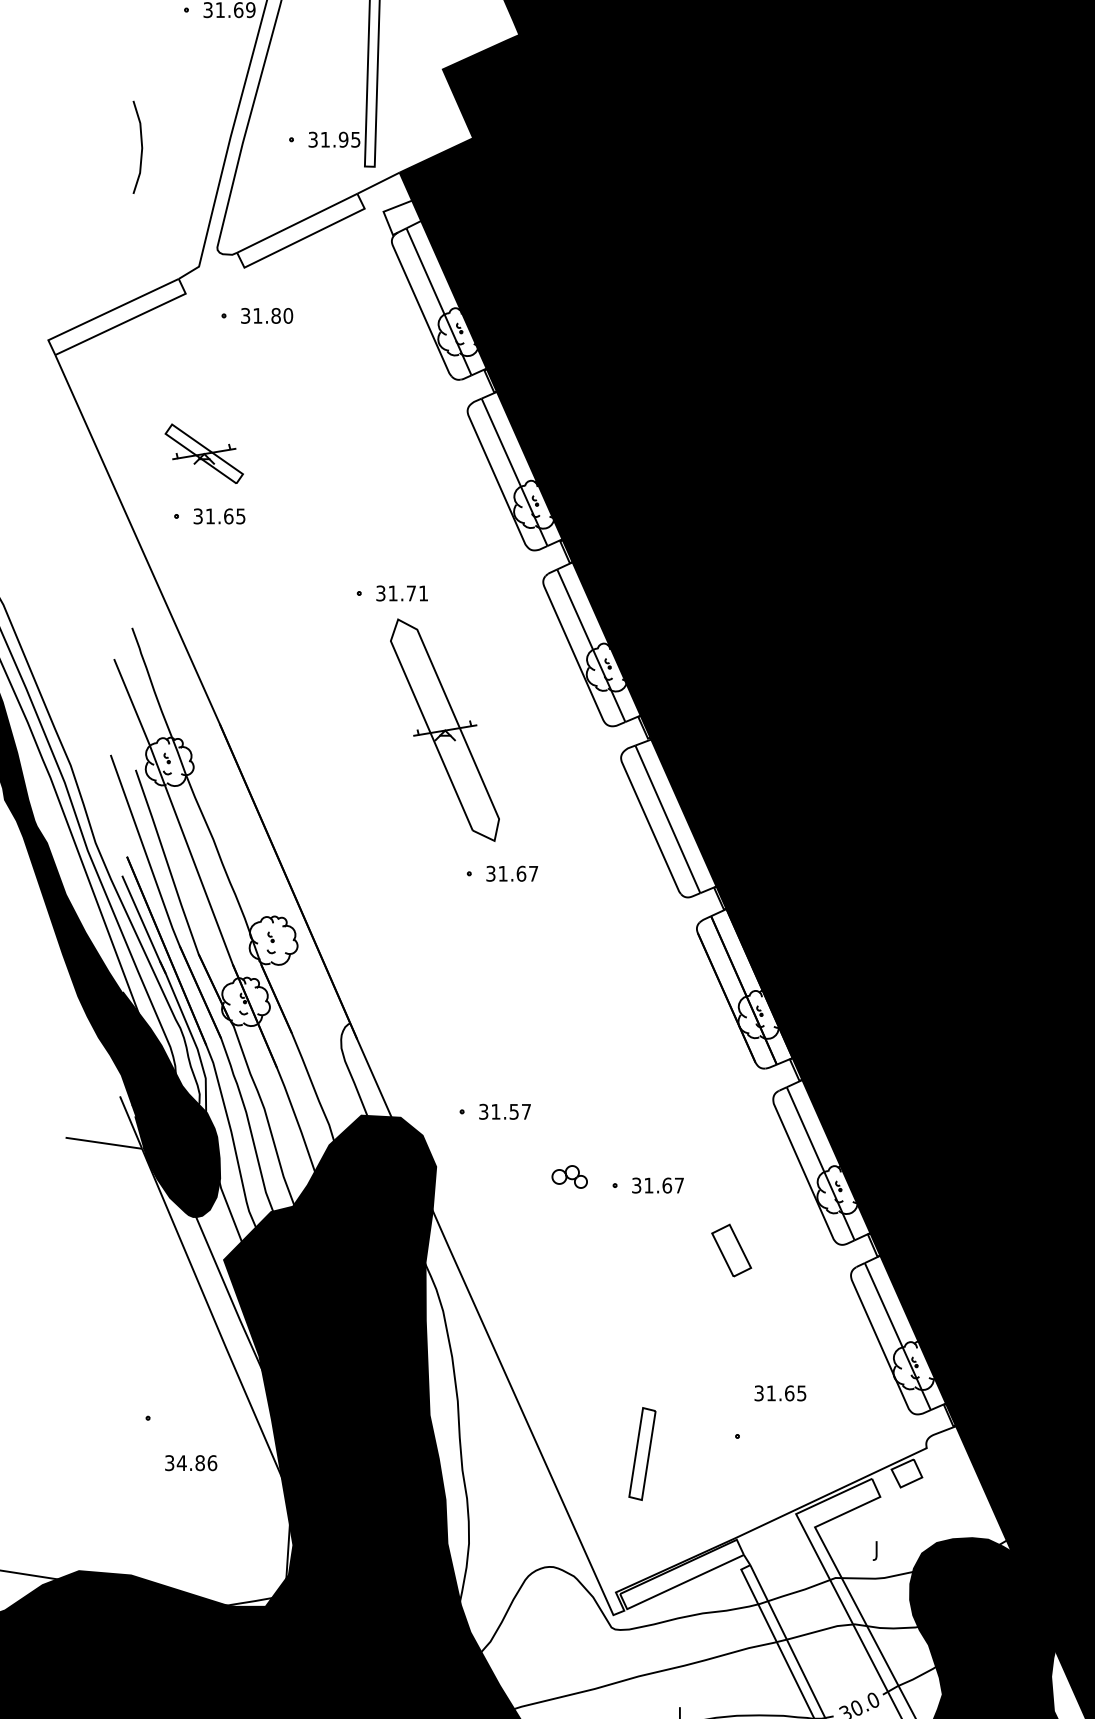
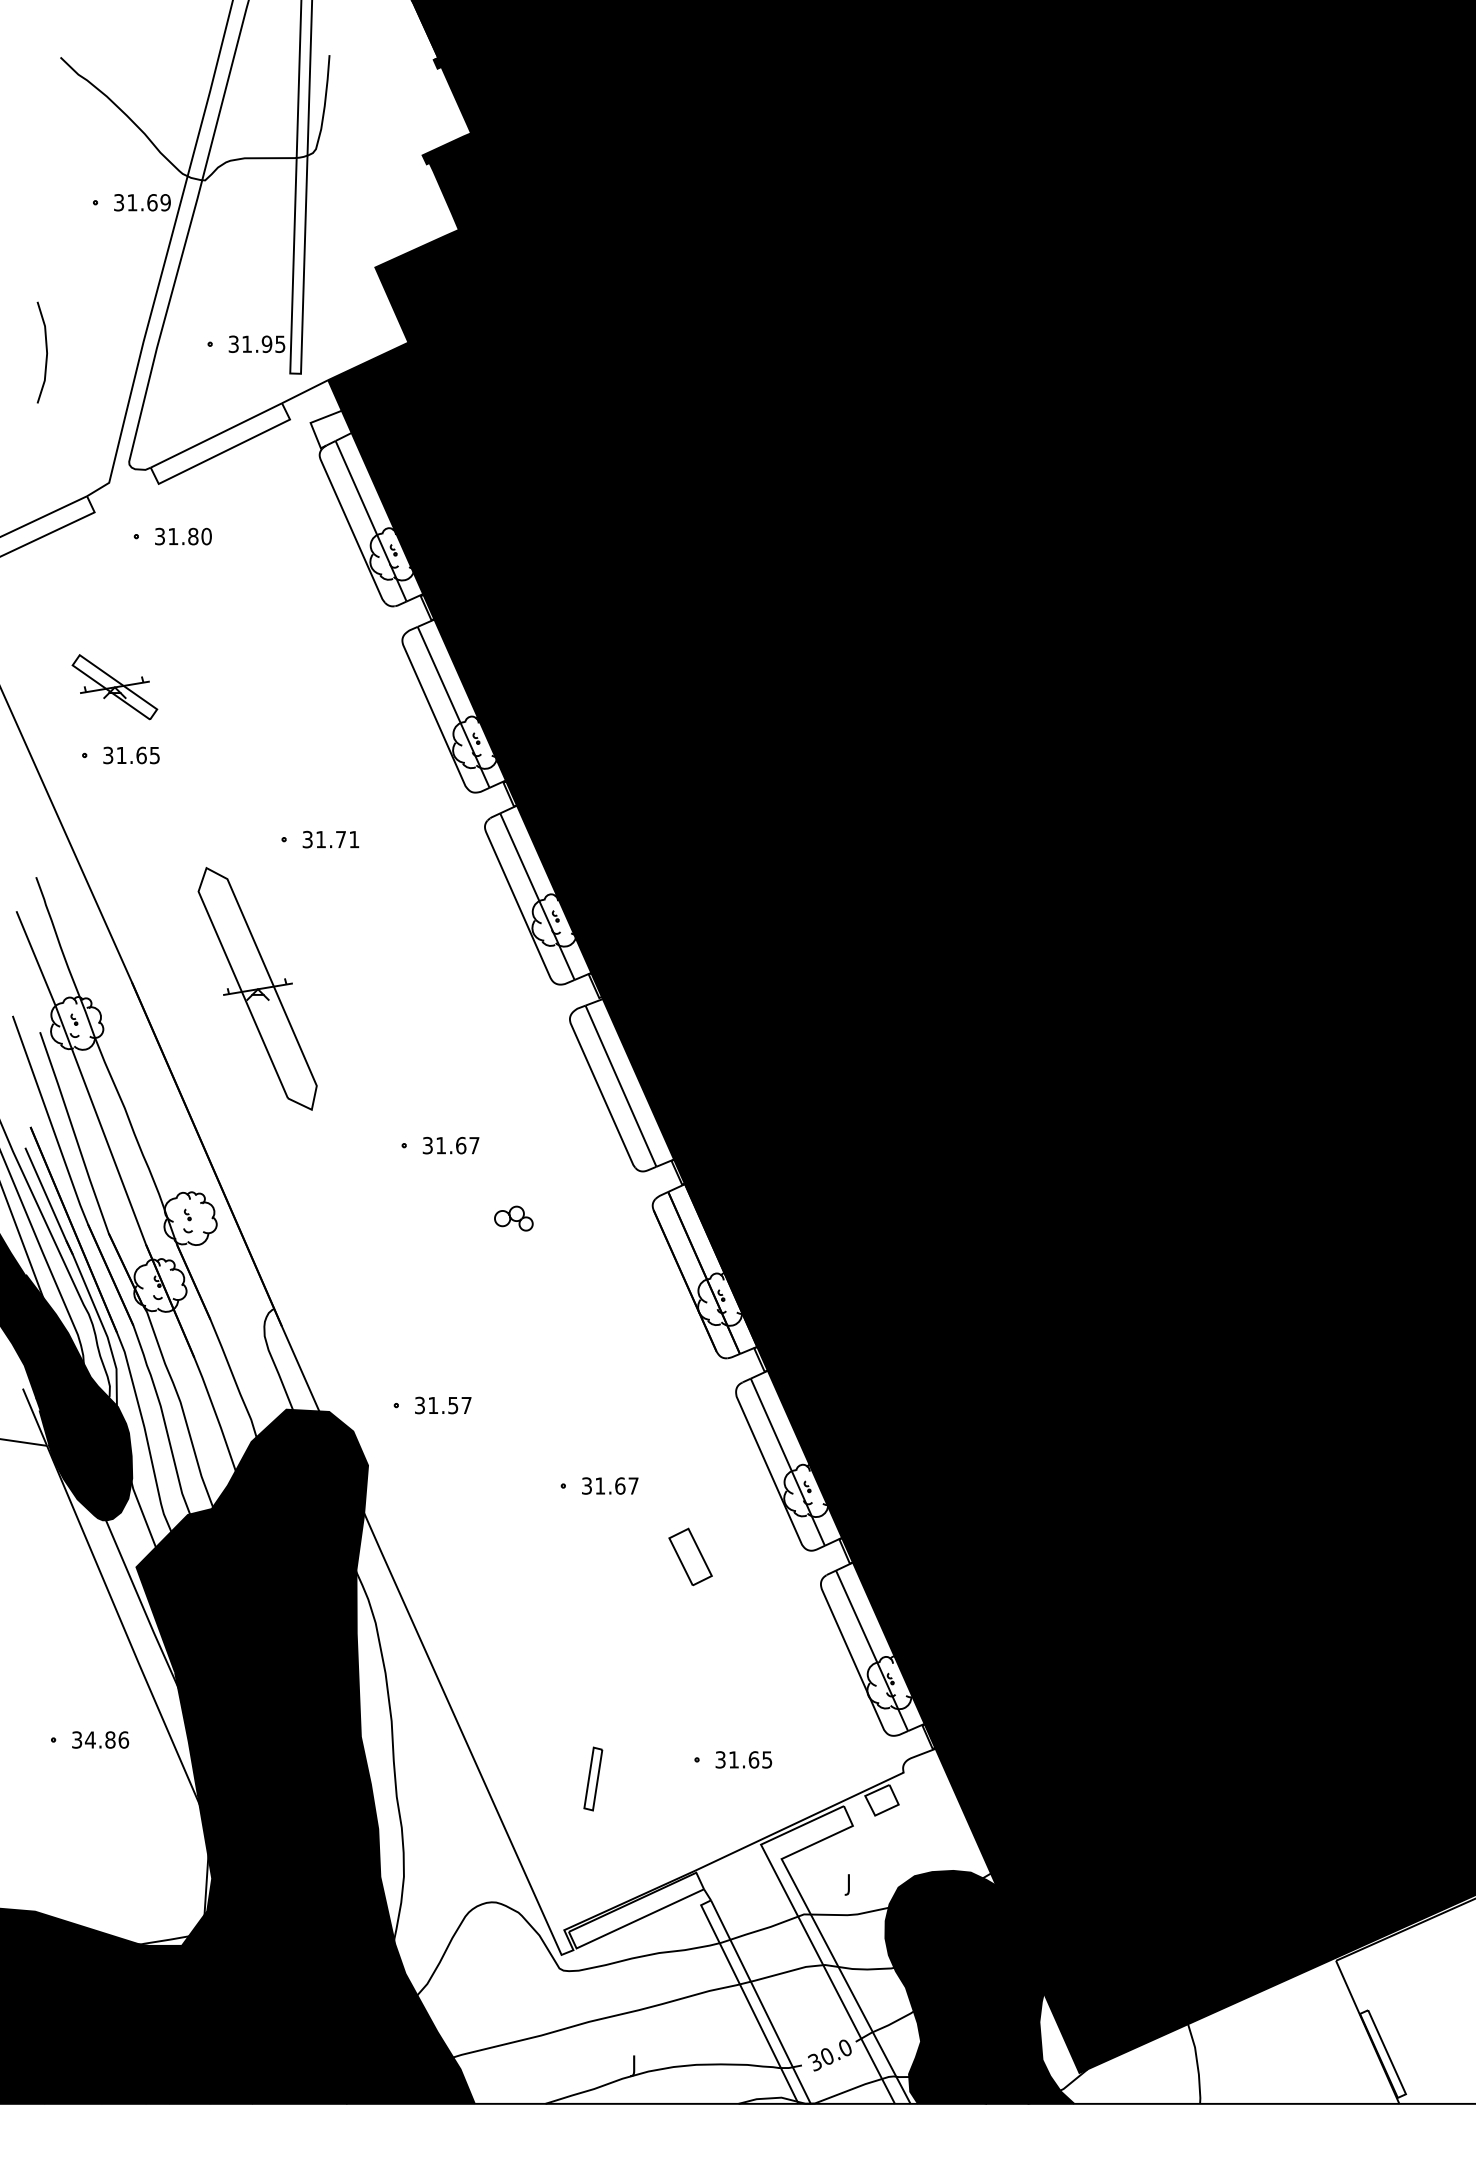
part: (444, 729) -> (257, 988), moved
part: (569, 1176) -> (513, 1218), moved
text: (780, 1393) -> (743, 1759), moved
part: (642, 1453) -> (593, 1778), size x0.62
text: (191, 1462) -> (100, 1739), moved

